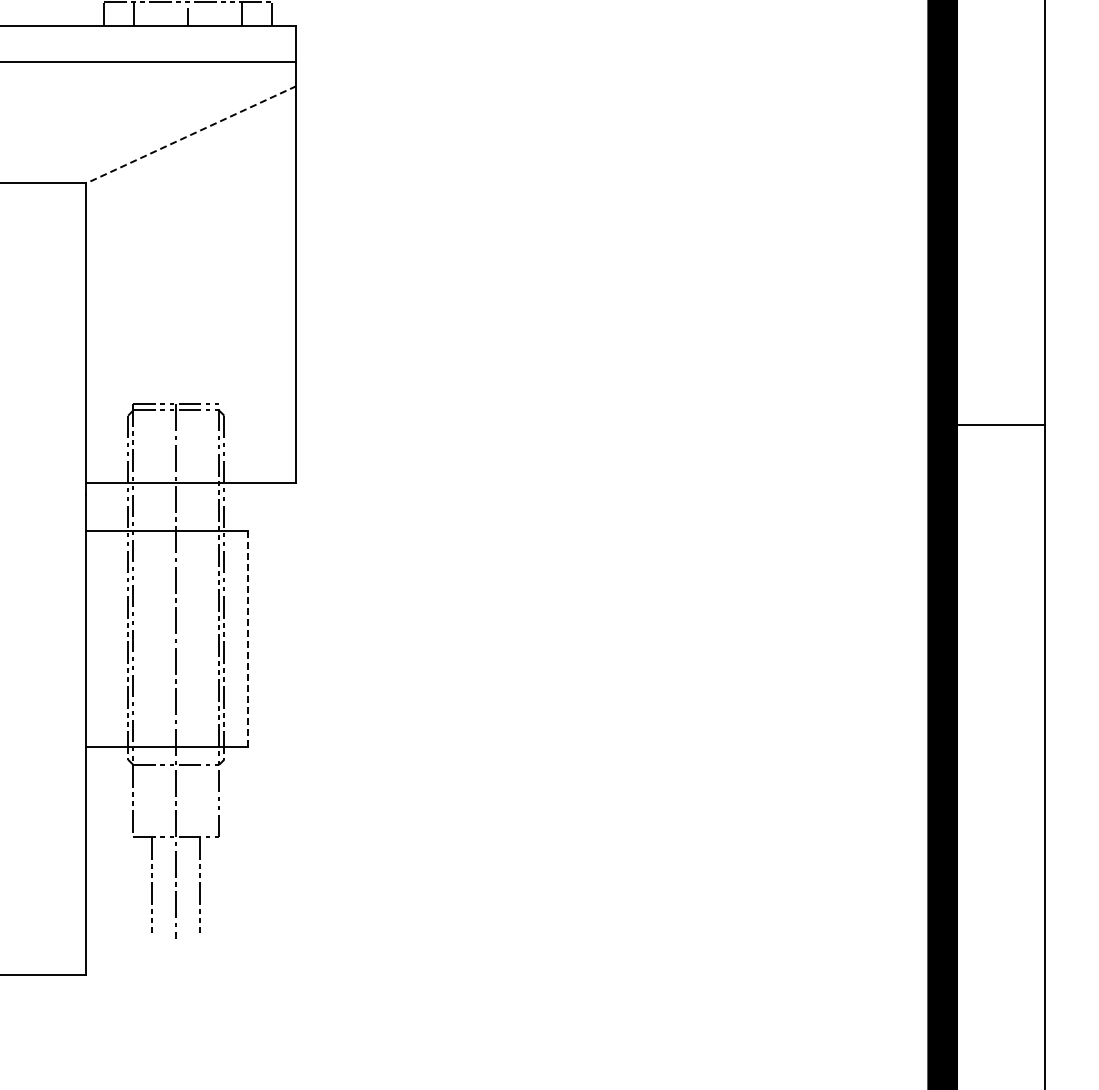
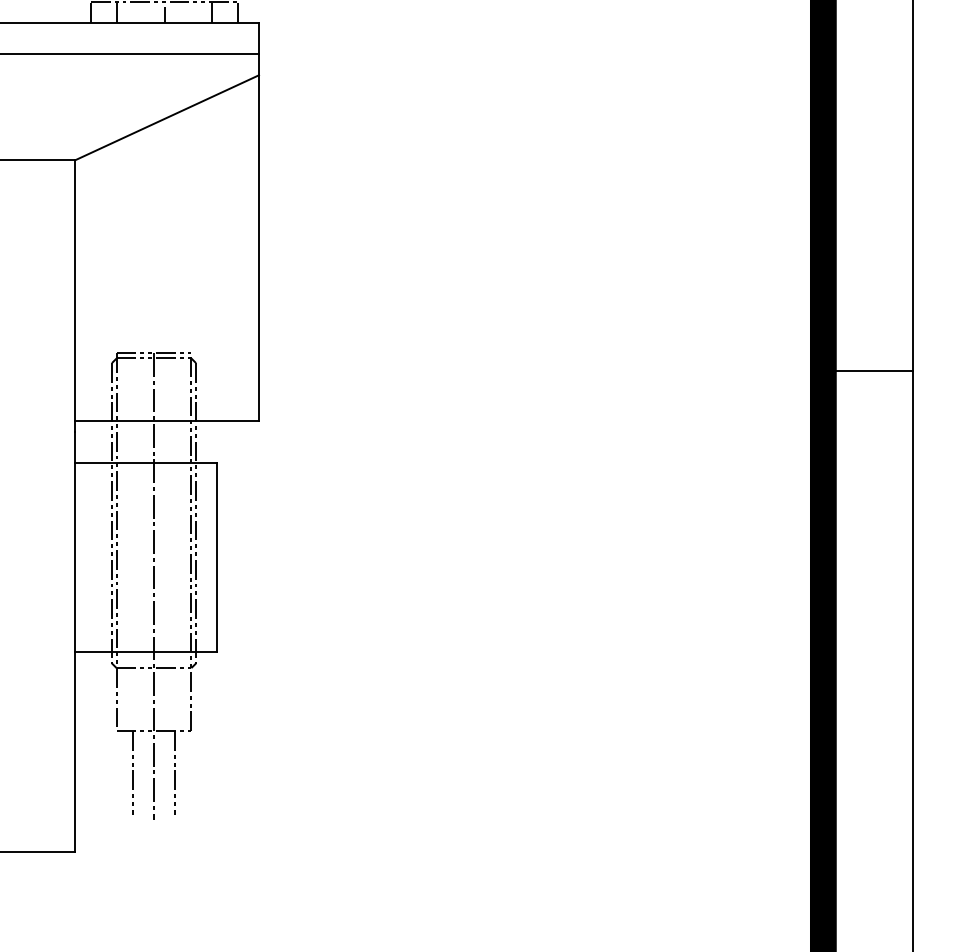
line: (191, 134) -> (167, 117), dashed -> solid
line: (248, 639) -> (217, 558), dashed -> solid

